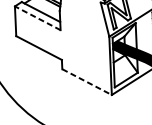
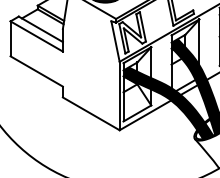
line: (37, 18) -> (36, 36), dashed -> solid
line: (87, 81) -> (91, 113), dashed -> solid

